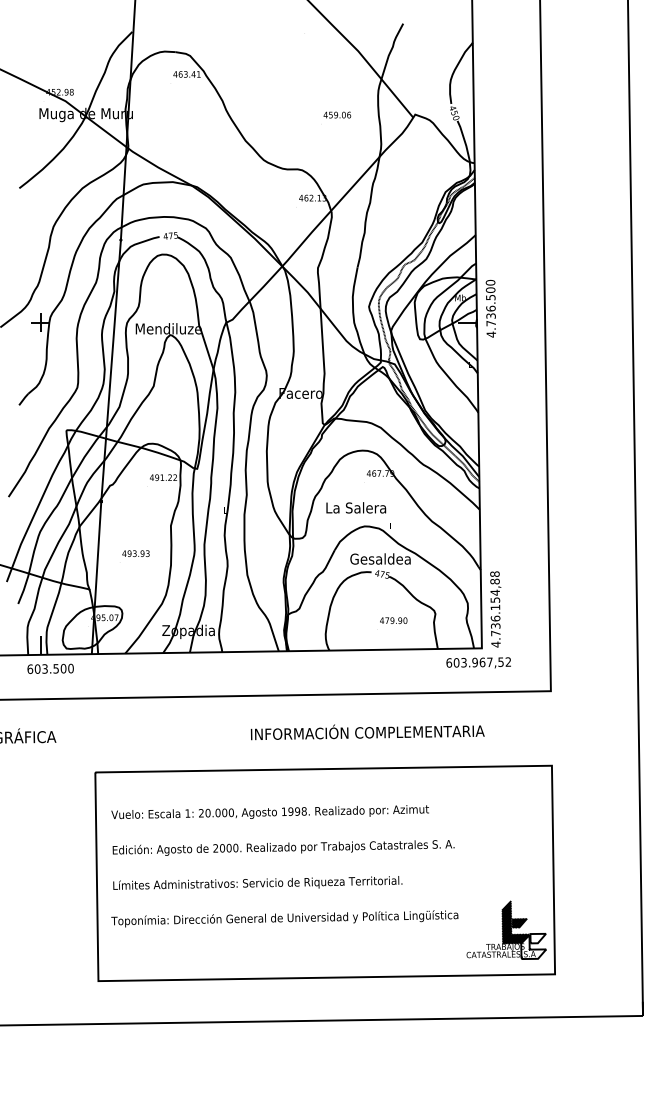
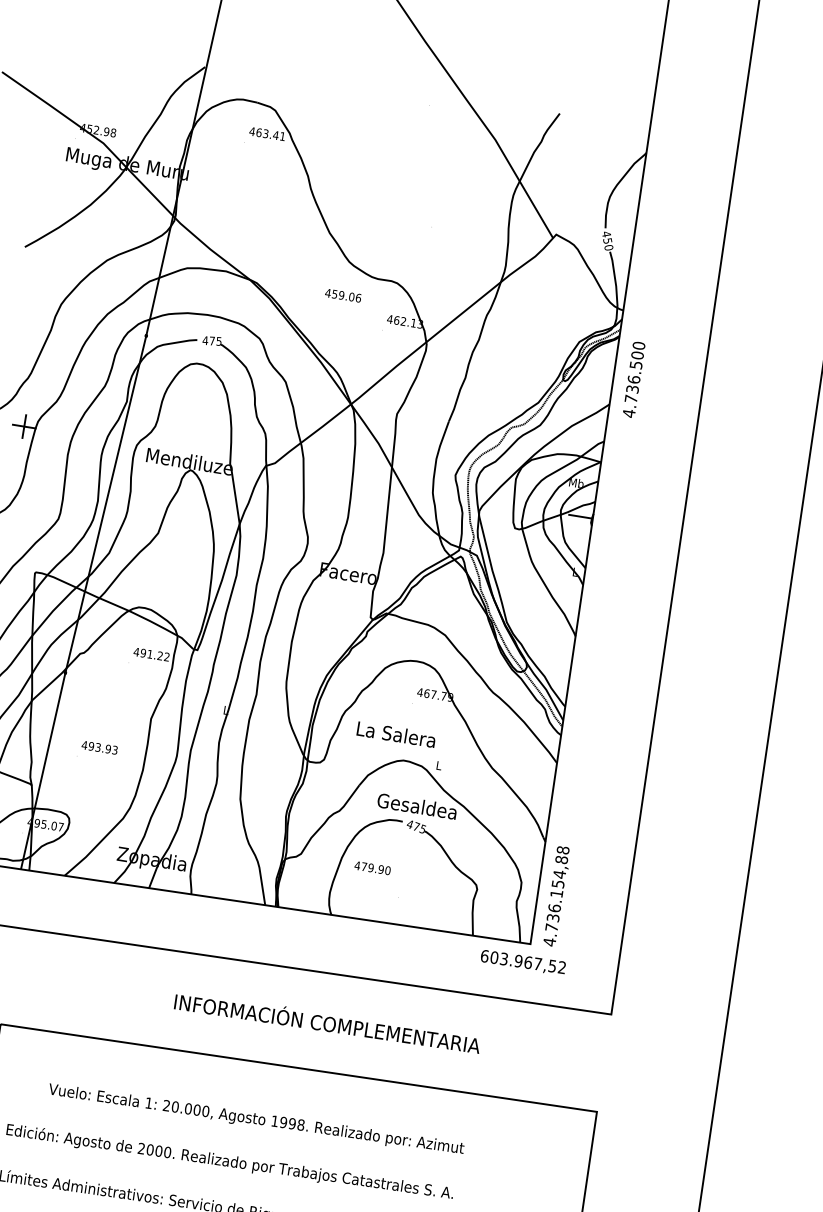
text: (337, 114) -> (343, 294), moved
text: (490, 308) -> (633, 379), moved
text: (393, 620) -> (372, 867), moved
text: (367, 732) -> (327, 1023), moved
text: (269, 811) -> (255, 1117), moved

